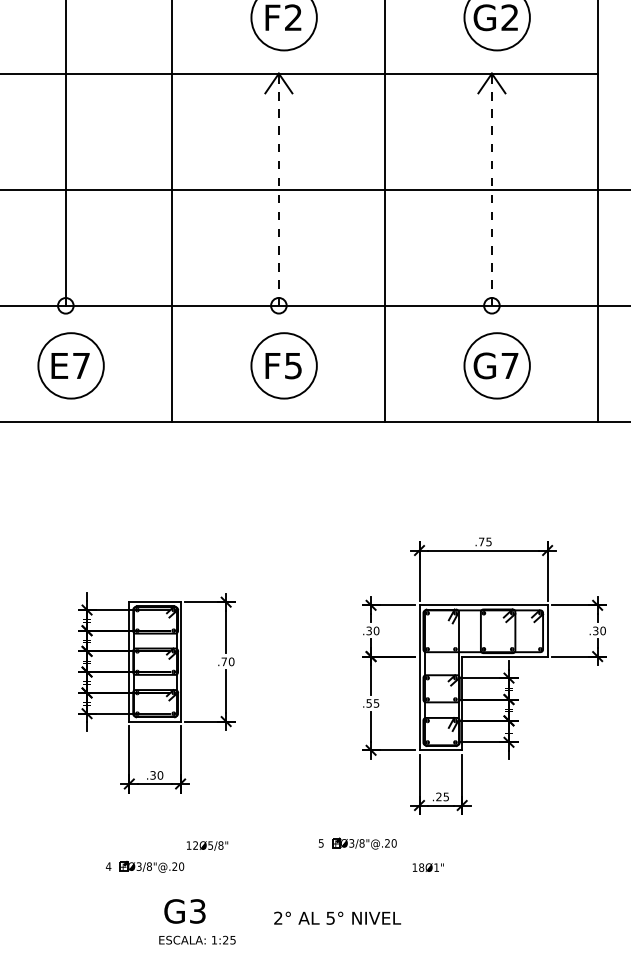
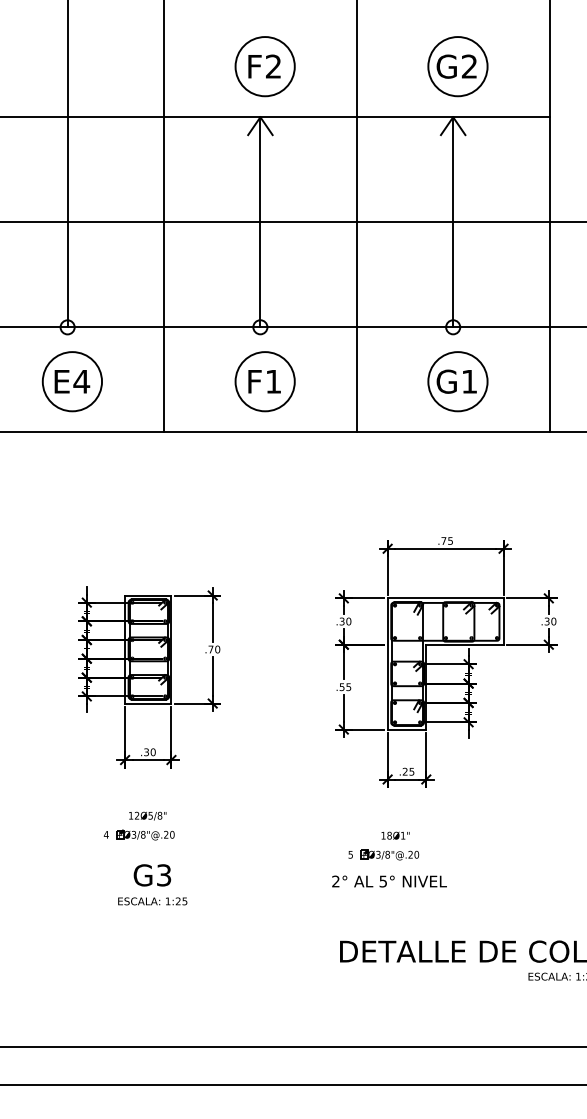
line: (278, 188) -> (260, 221), dashed -> solid
line: (492, 188) -> (453, 221), dashed -> solid
text: (81, 365) -> (81, 381), E7 -> E4
text: (293, 365) -> (273, 381), F5 -> F1
text: (509, 365) -> (469, 381), G7 -> G1
part: (357, 843) -> (383, 854), moved
text: (207, 845) -> (147, 815), moved
text: (185, 911) -> (152, 875), moved
text: (337, 918) -> (389, 881), moved
text: (197, 940) -> (152, 901), moved

